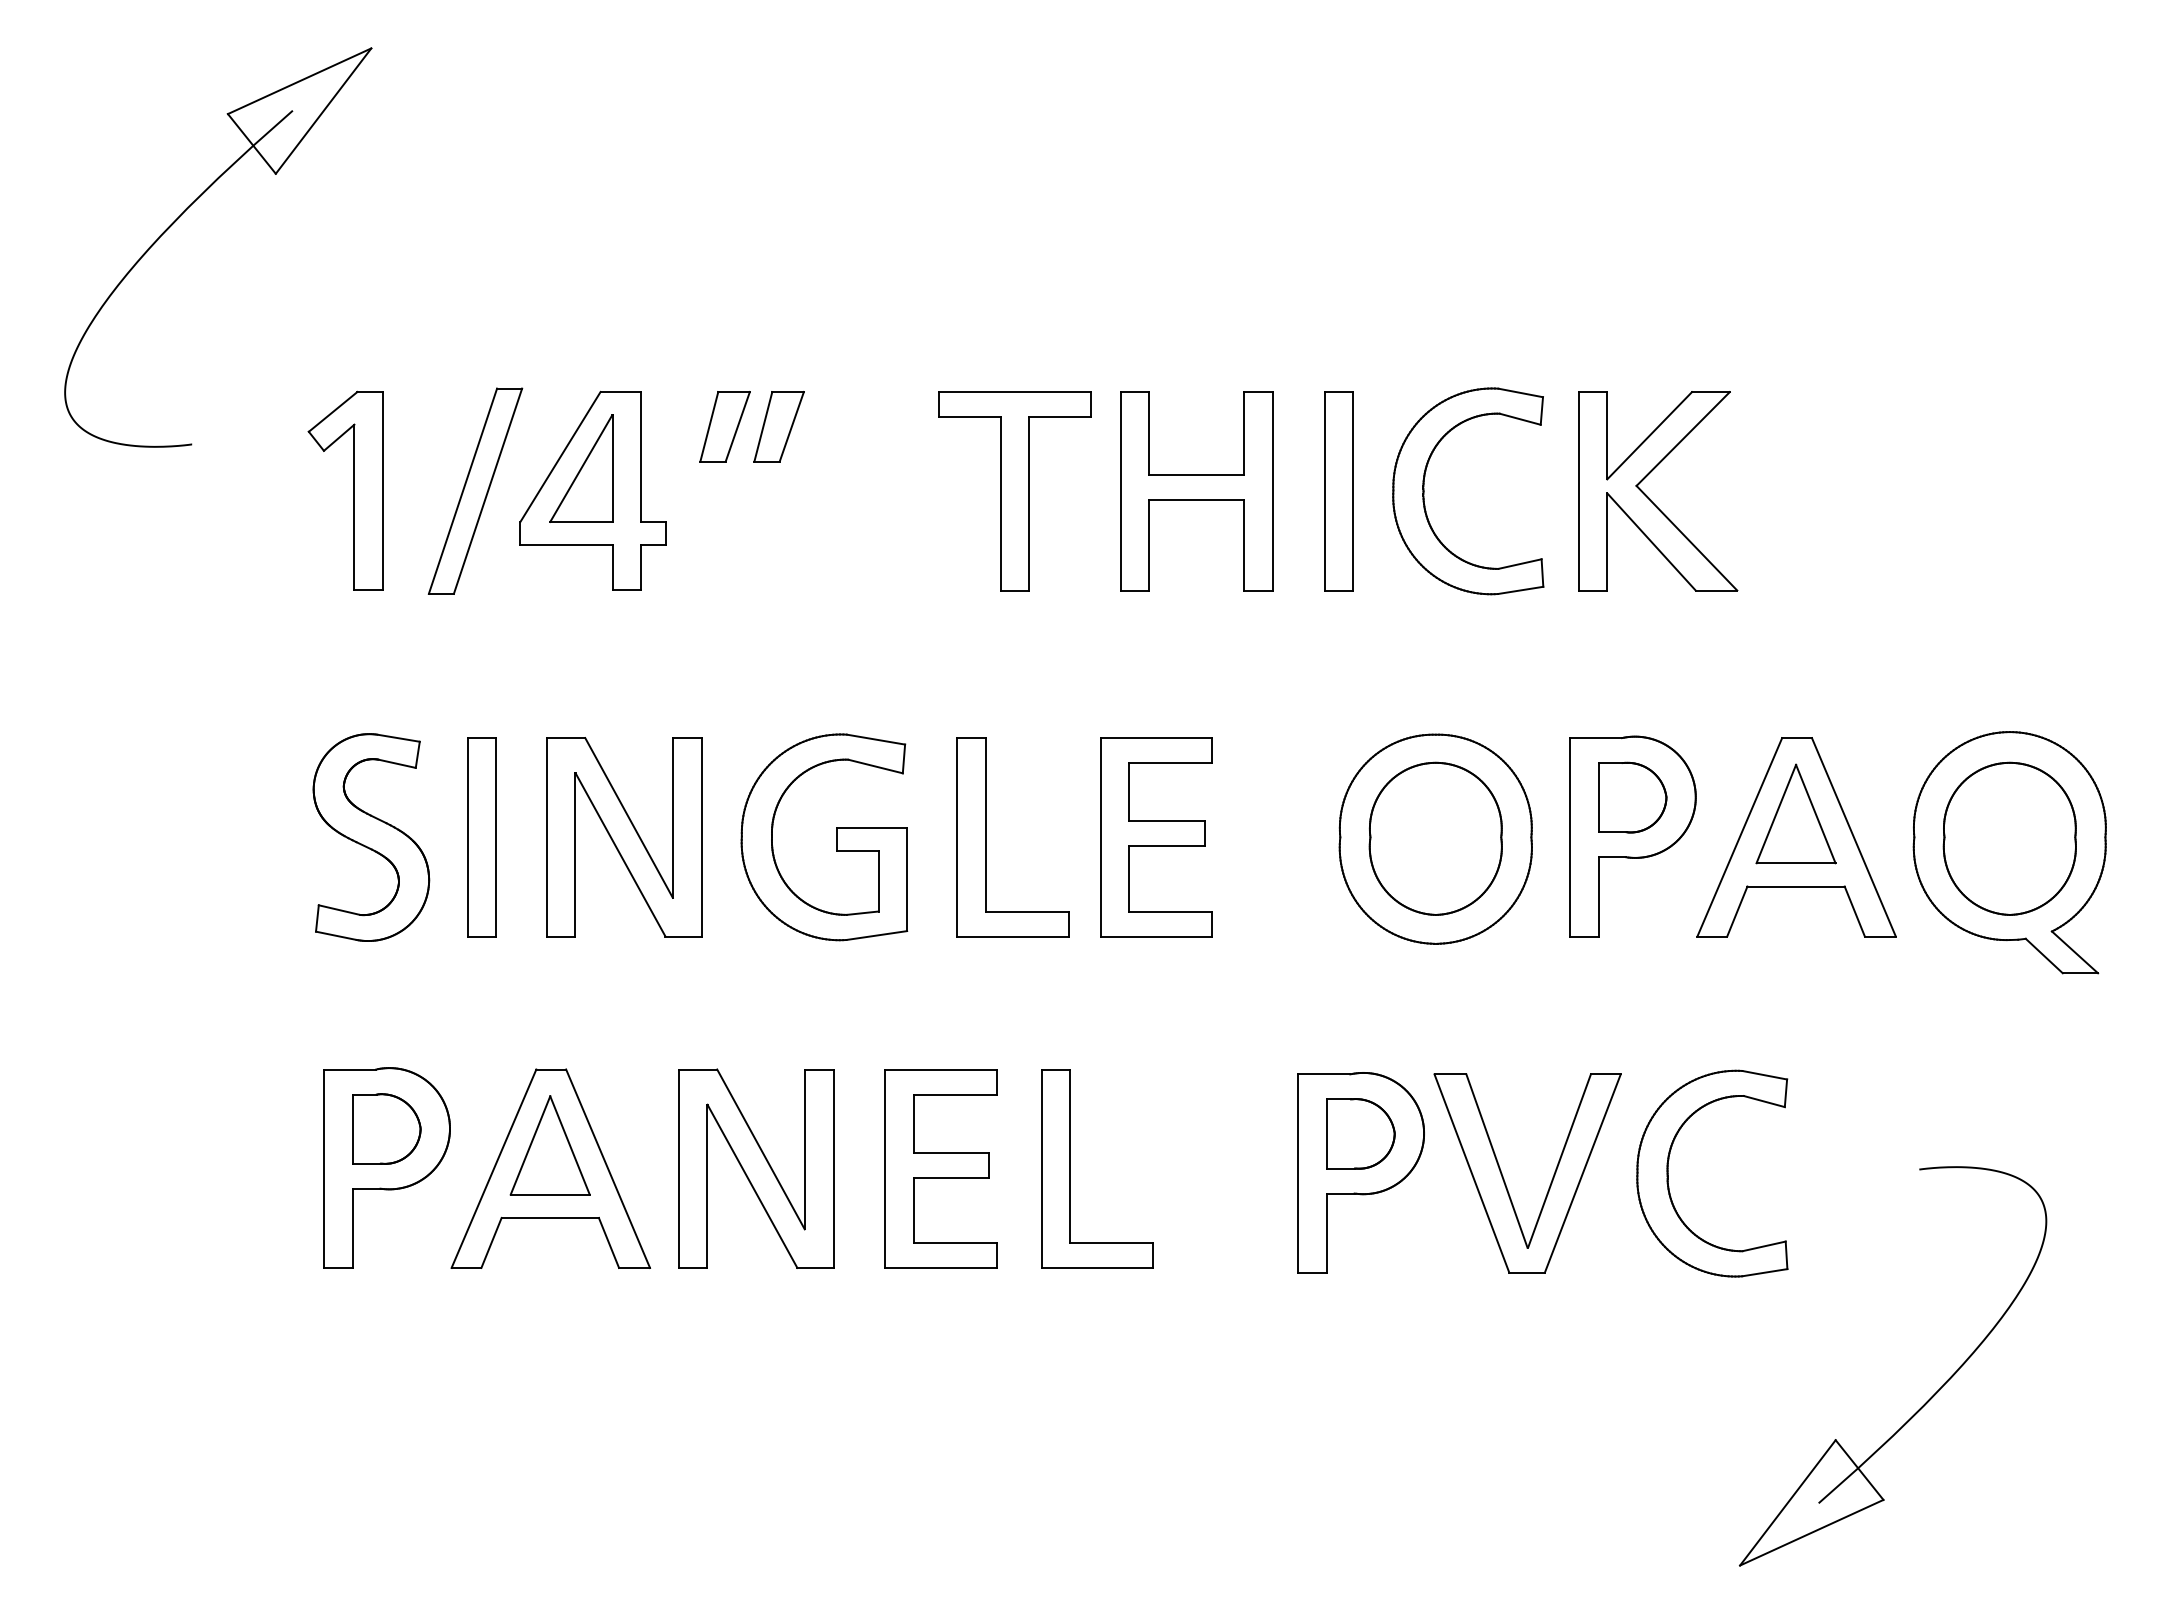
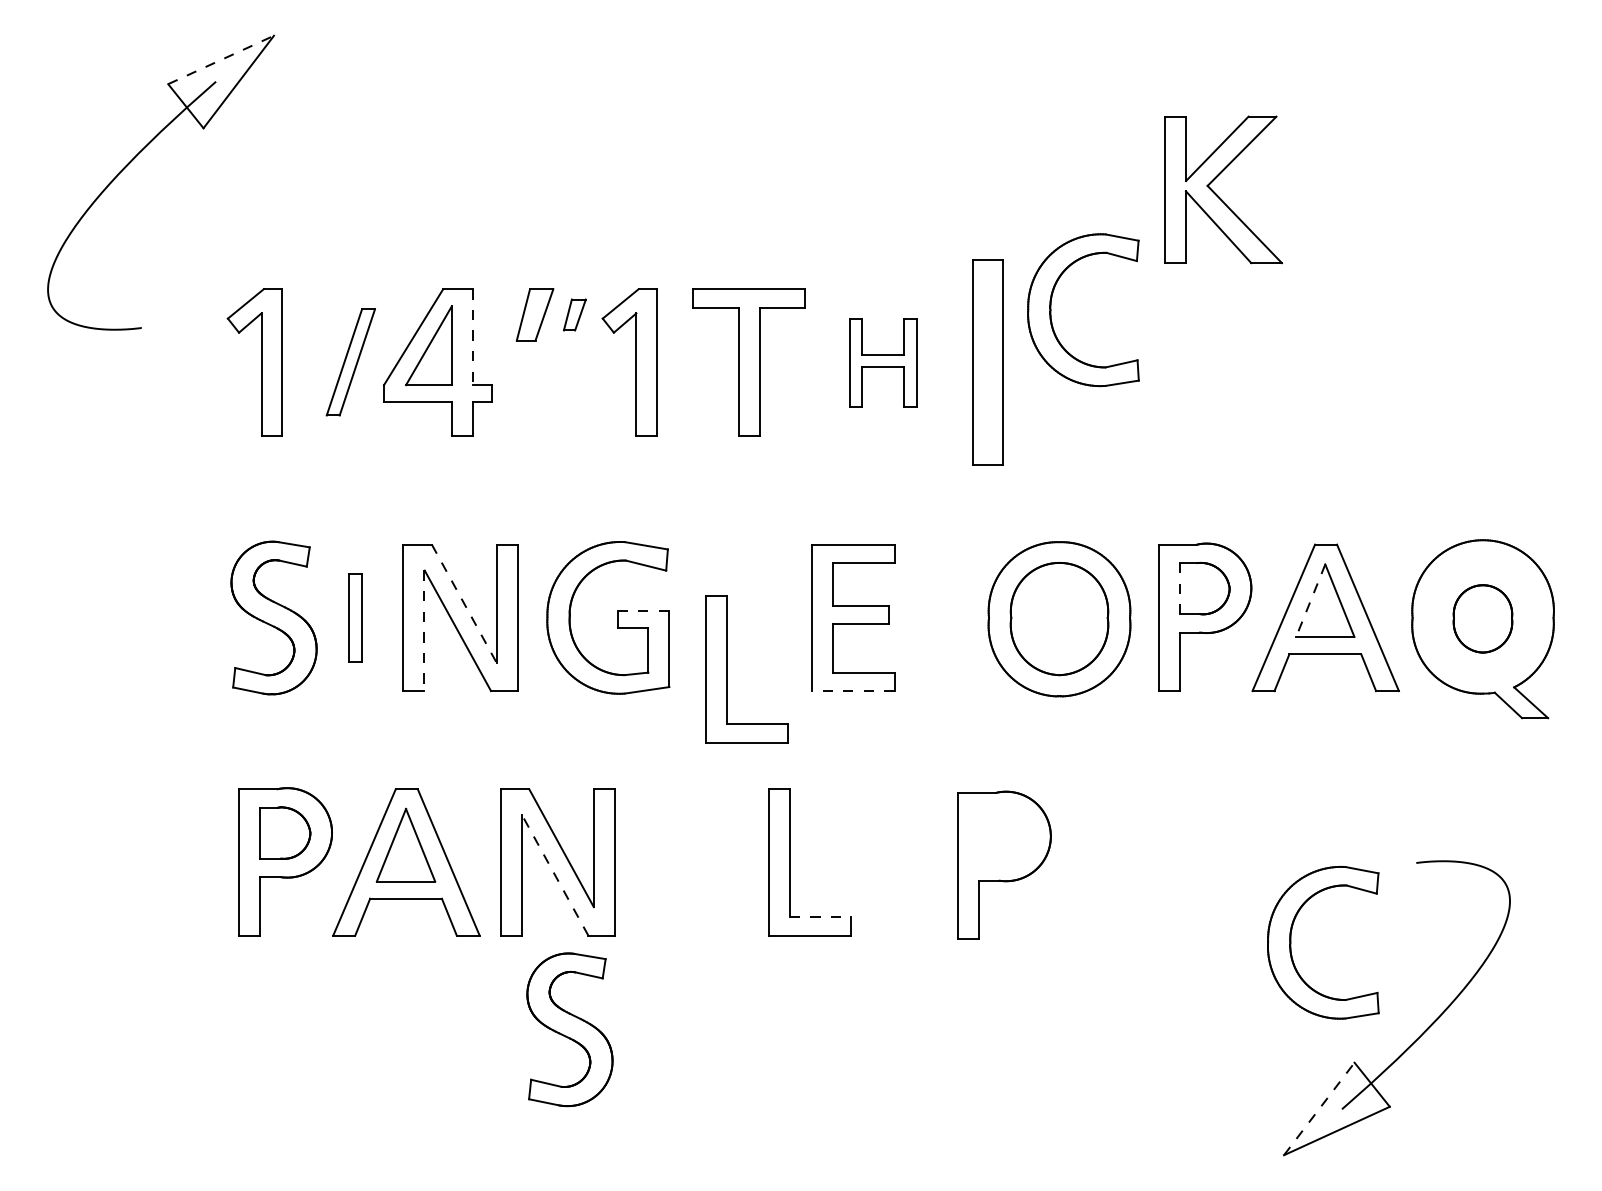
line: (299, 81) -> (221, 60), solid -> dashed
part: (778, 426) -> (574, 314), size x0.6
line: (641, 456) -> (473, 336), solid -> dashed
part: (475, 490) -> (350, 361), size x0.7
part: (861, 490) -> (635, 361), added
part: (1196, 491) -> (882, 362), size x0.6
part: (1338, 491) -> (987, 362), size x1.4
part: (1424, 491) -> (1051, 310), moved
part: (1650, 498) -> (1217, 195), moved
line: (1598, 797) -> (1179, 588), solid -> dashed
line: (1776, 814) -> (1310, 601), solid -> dashed
line: (629, 818) -> (464, 603), solid -> dashed
line: (872, 827) -> (643, 610), solid -> dashed
part: (481, 837) -> (355, 618), size x0.6
part: (986, 837) -> (727, 669), moved
part: (2009, 838) -> (1482, 618), size x0.6
line: (575, 854) -> (424, 630), solid -> dashed
line: (1156, 936) -> (853, 691), solid -> dashed
part: (1360, 1133) -> (1003, 836), removed
part: (940, 1168) -> (694, 862), removed
part: (1668, 1173) -> (1290, 942), moved
part: (1505, 1181) -> (1110, 871), removed
line: (752, 1185) -> (555, 874), solid -> dashed
line: (1112, 1243) -> (820, 917), solid -> dashed
part: (772, 1395) -> (570, 1029), added
line: (1787, 1502) -> (1319, 1108), solid -> dashed

